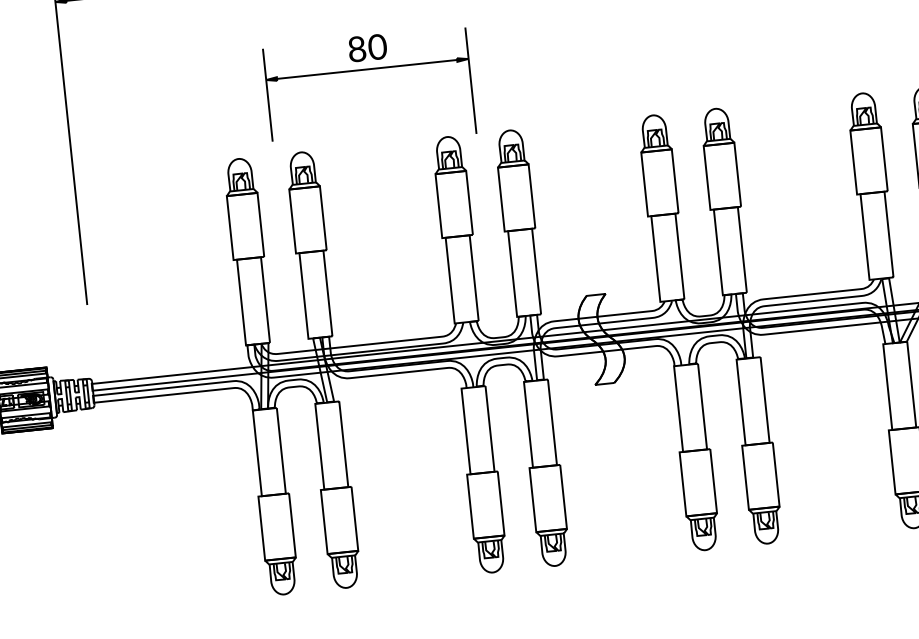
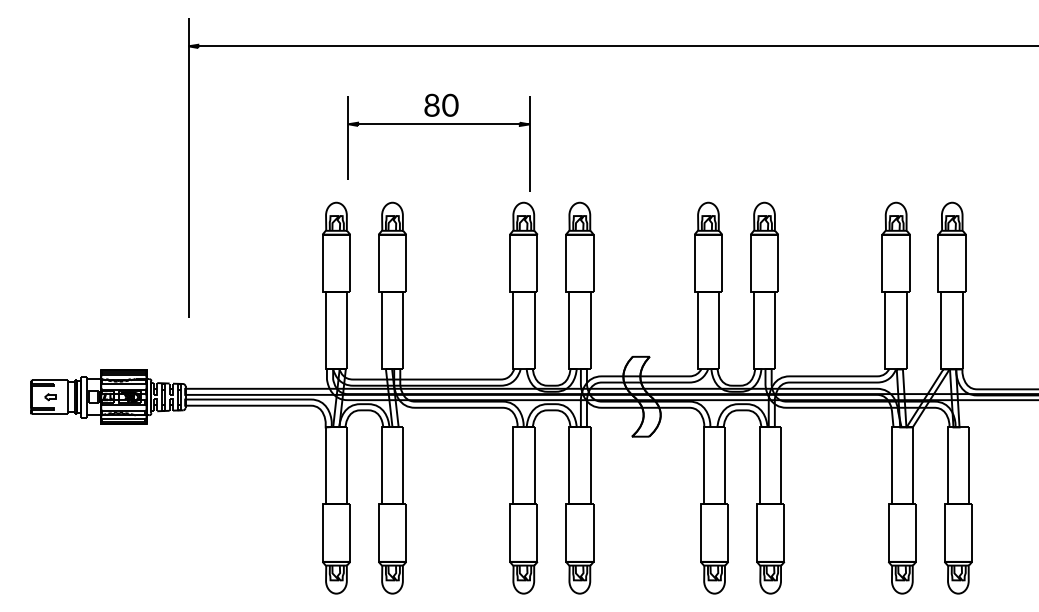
part: (366, 69) -> (438, 124), moved

